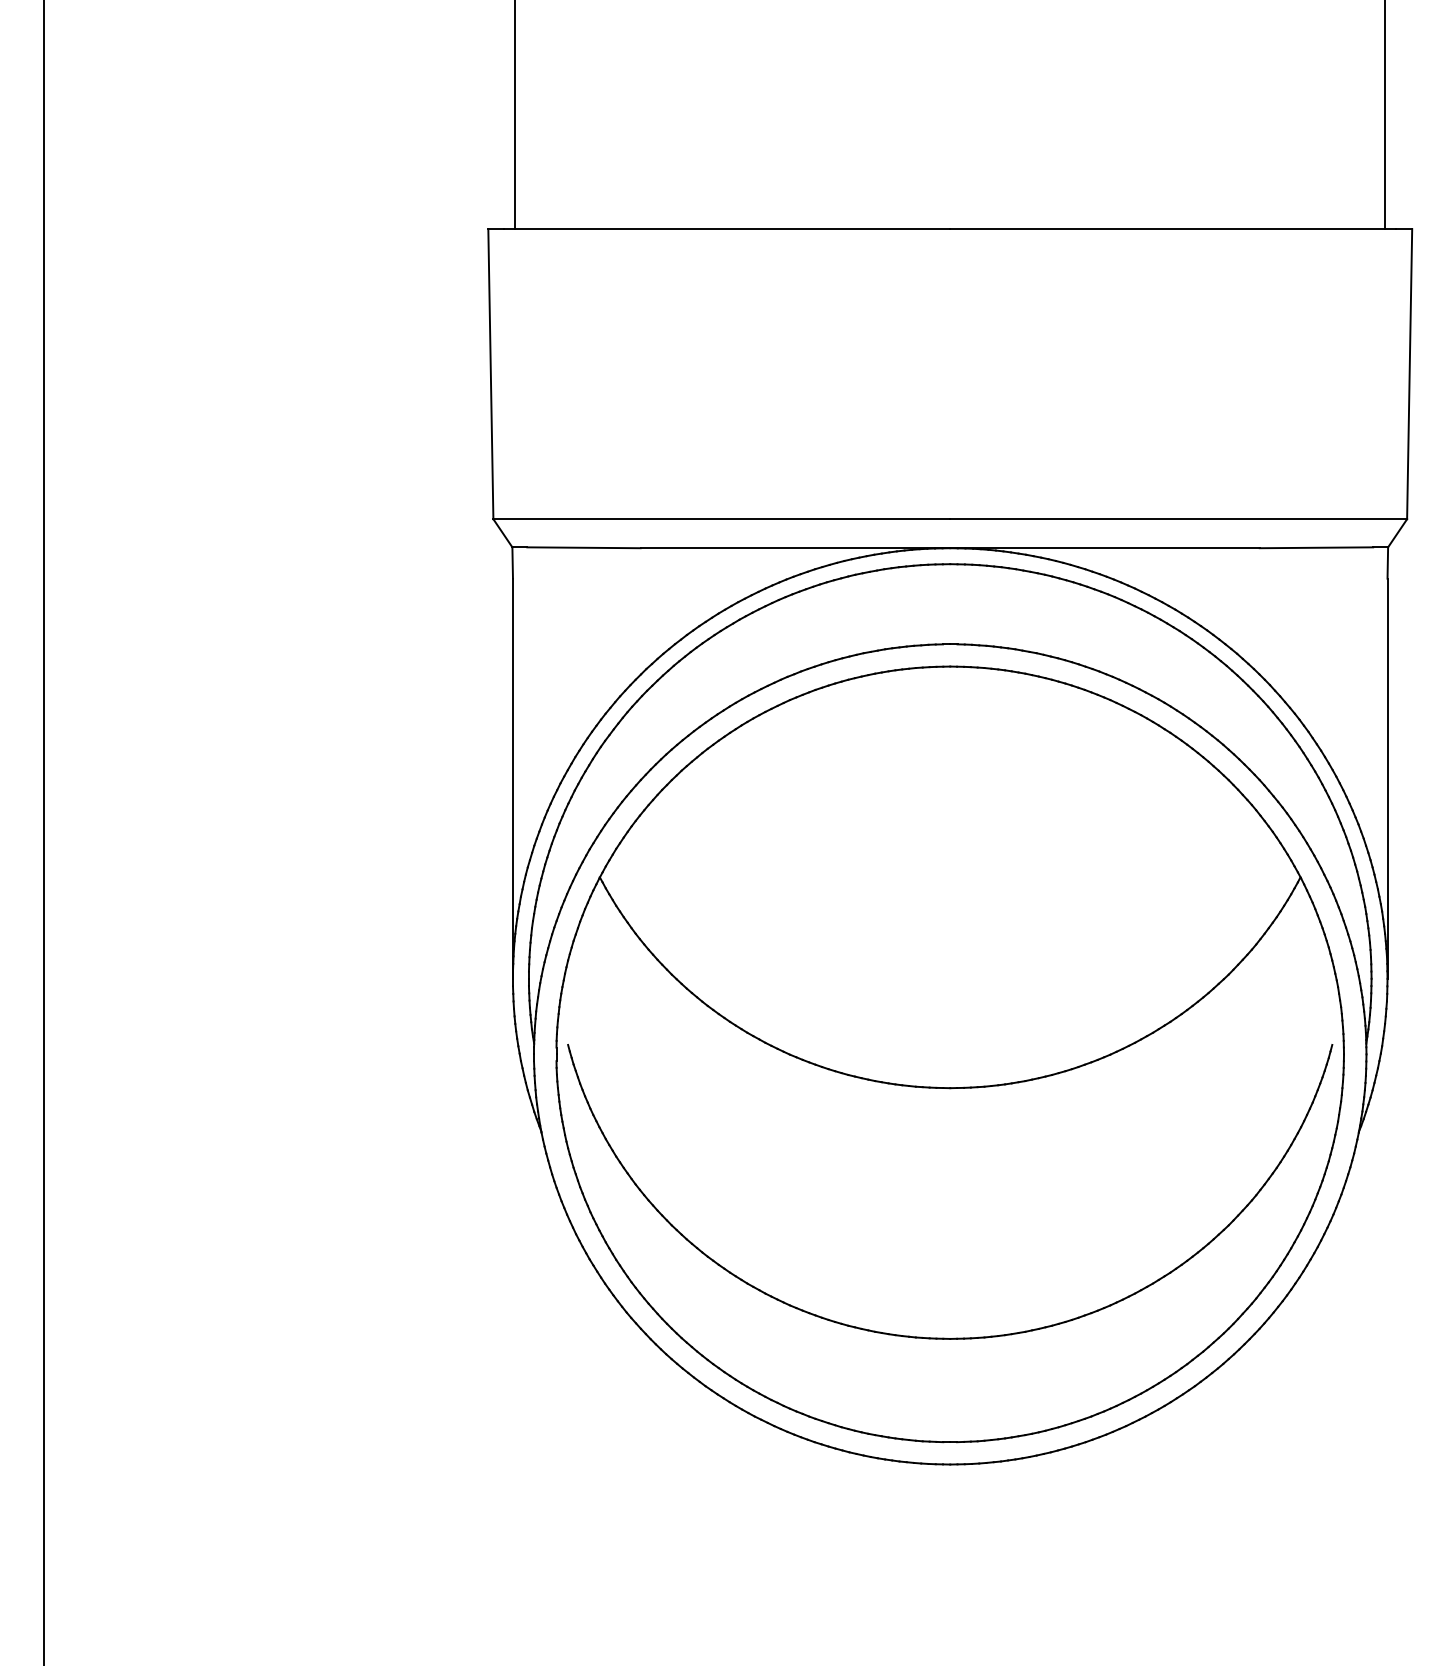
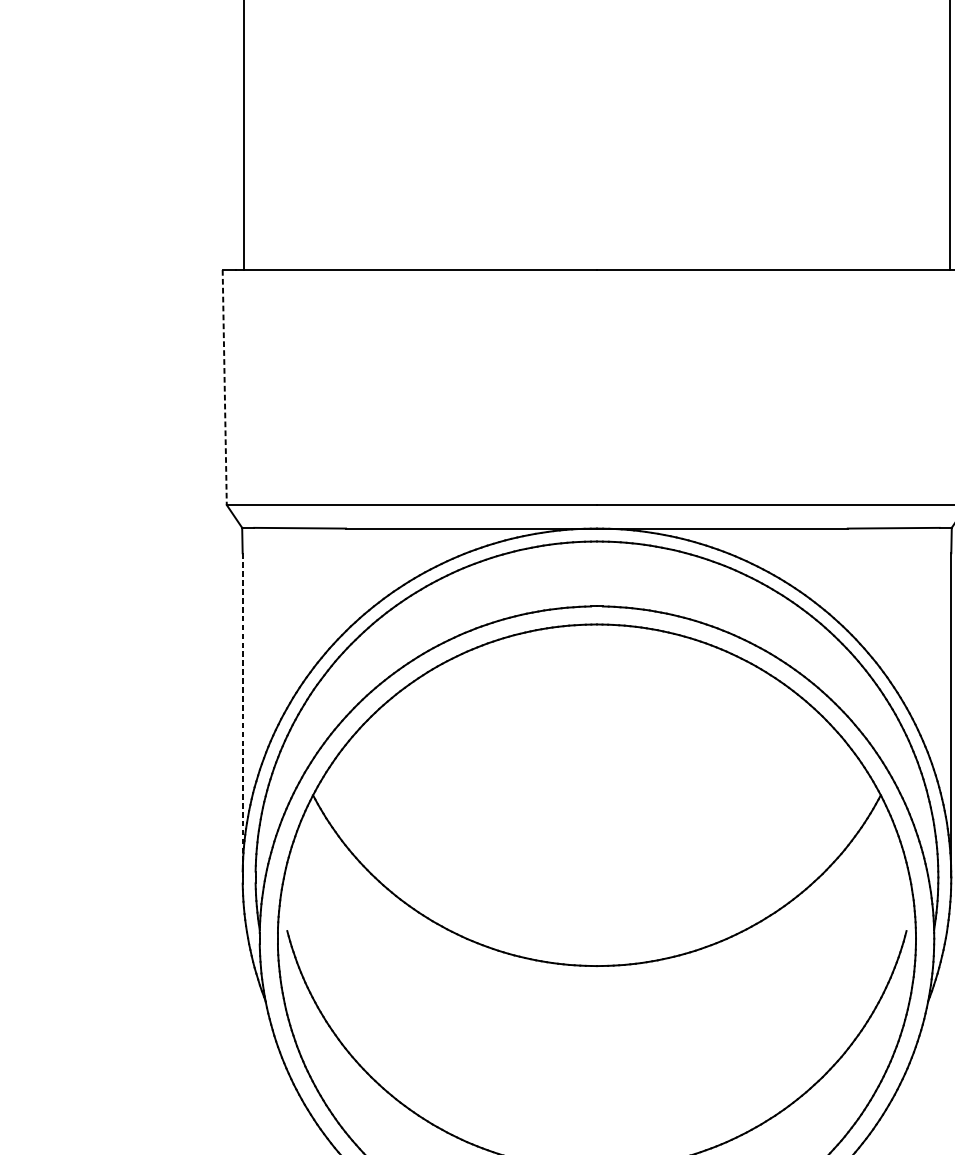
line: (490, 374) -> (224, 387), solid -> dashed
line: (512, 778) -> (242, 715), solid -> dashed

